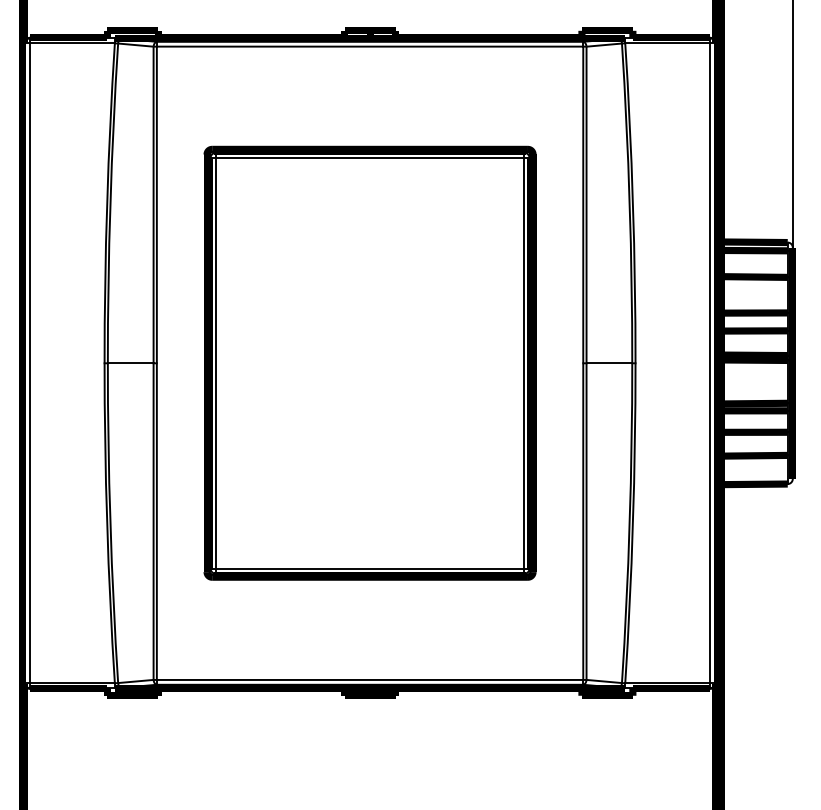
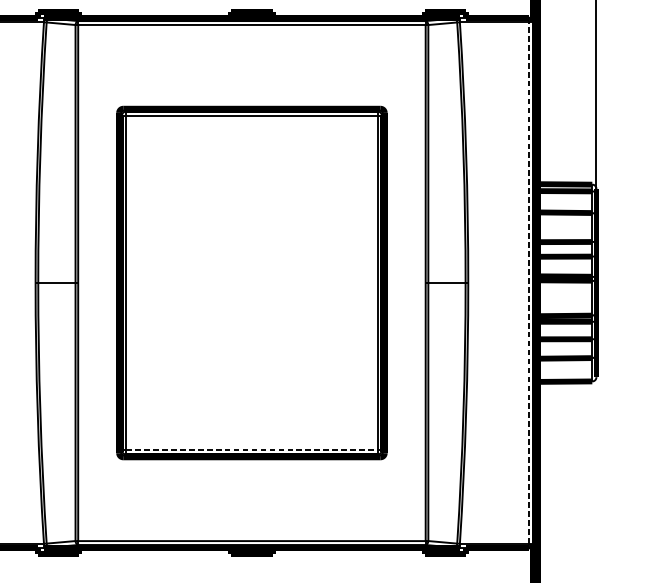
line: (710, 363) -> (529, 283), solid -> dashed
line: (370, 568) -> (252, 450), solid -> dashed

